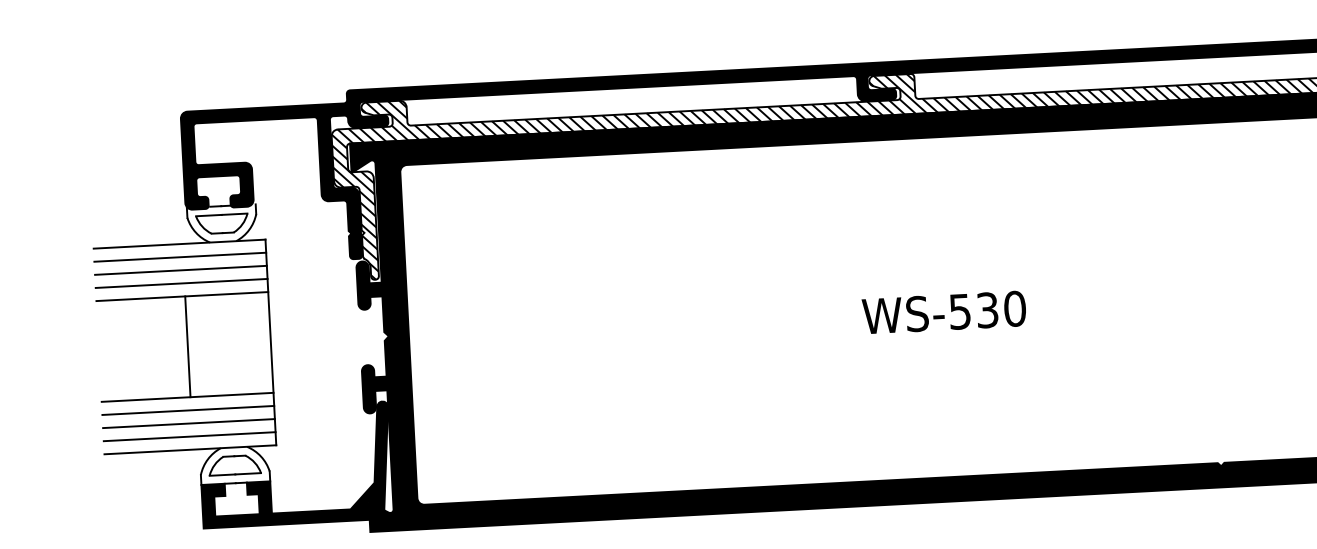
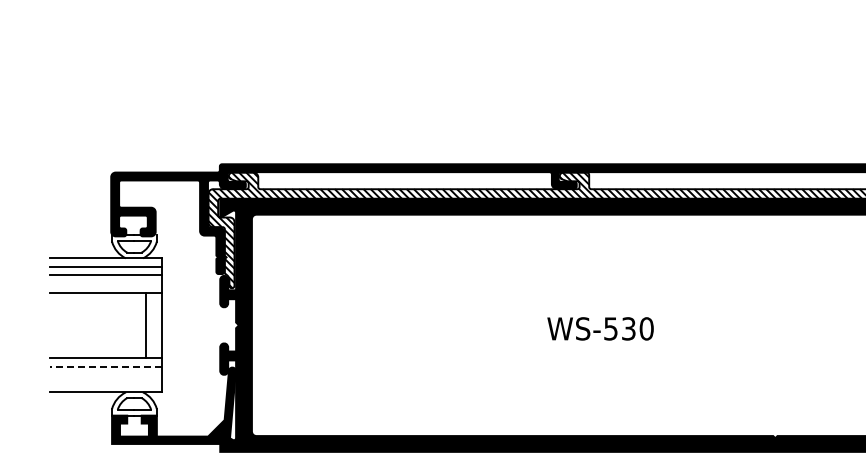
line: (182, 282) -> (106, 283), removed
line: (187, 347) -> (145, 325), moved
line: (188, 410) -> (106, 366), solid -> dashed
line: (189, 423) -> (106, 375), removed
line: (190, 436) -> (106, 383), removed

